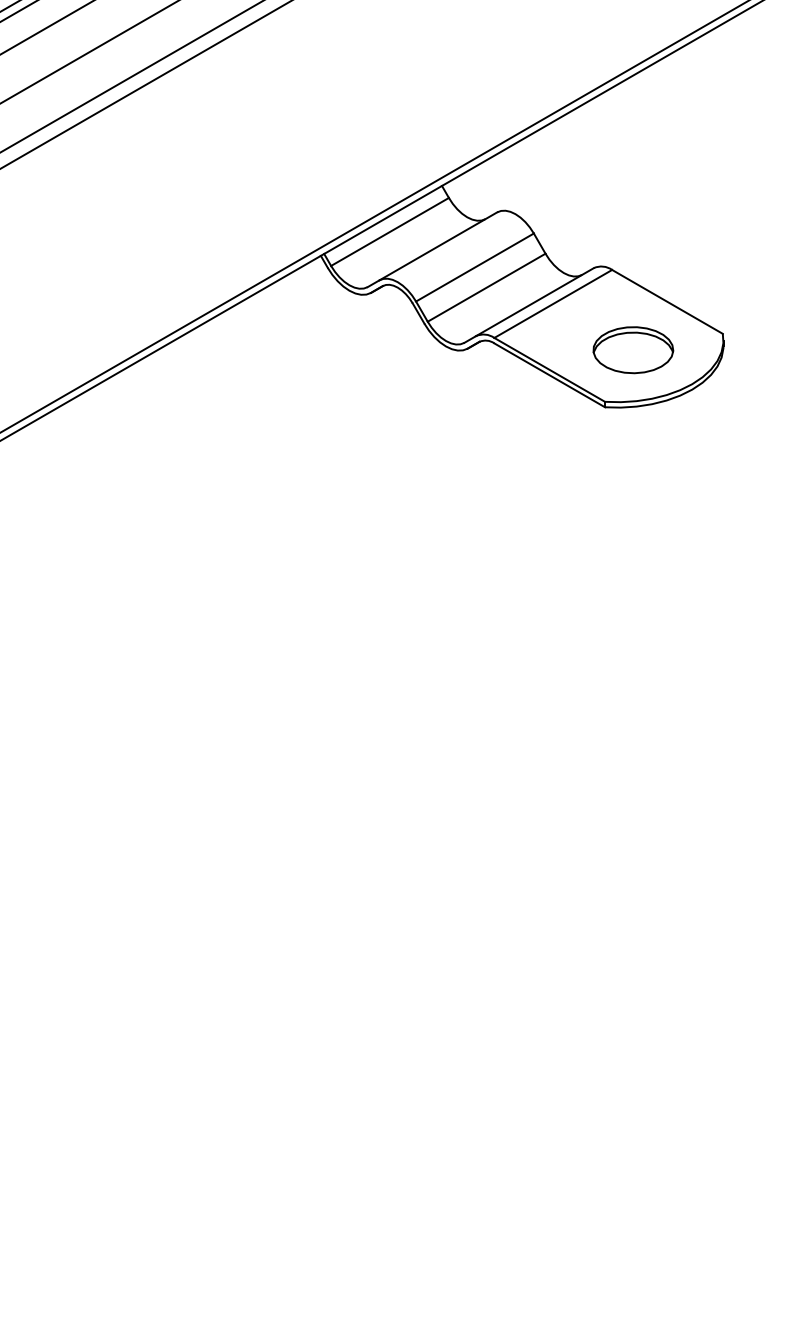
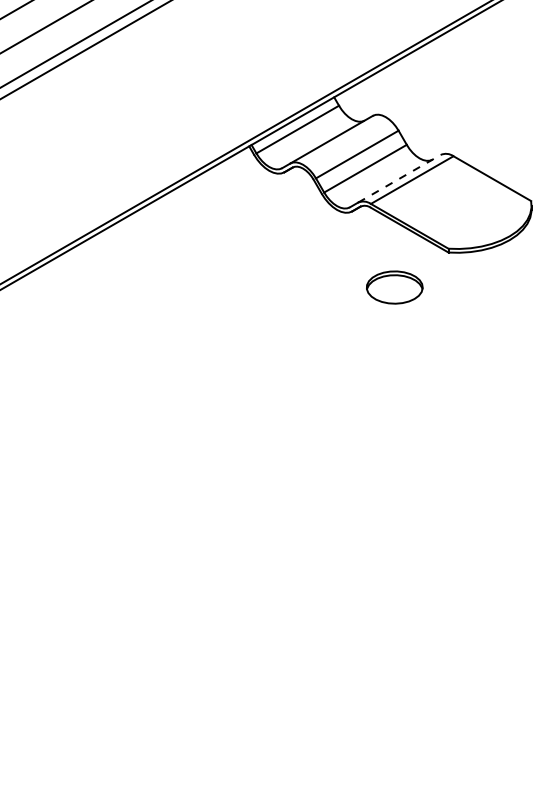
line: (535, 301) -> (399, 178), solid -> dashed
part: (633, 350) -> (394, 287), moved

